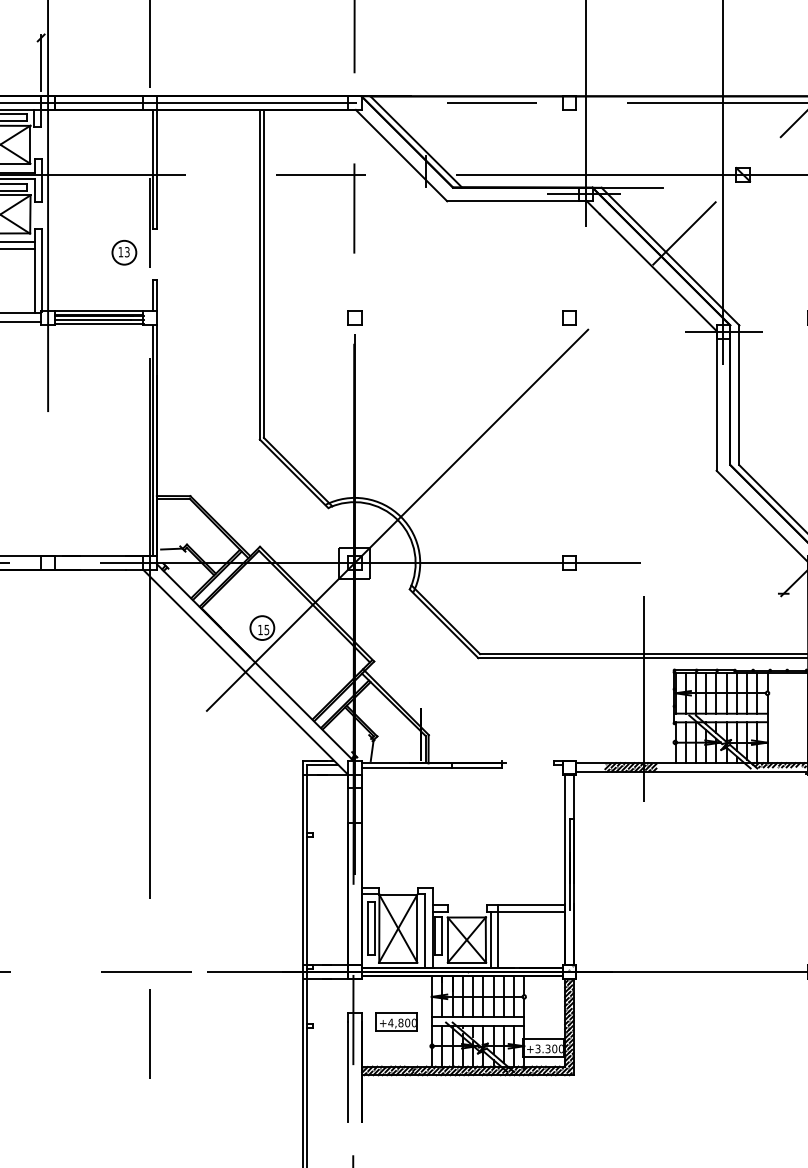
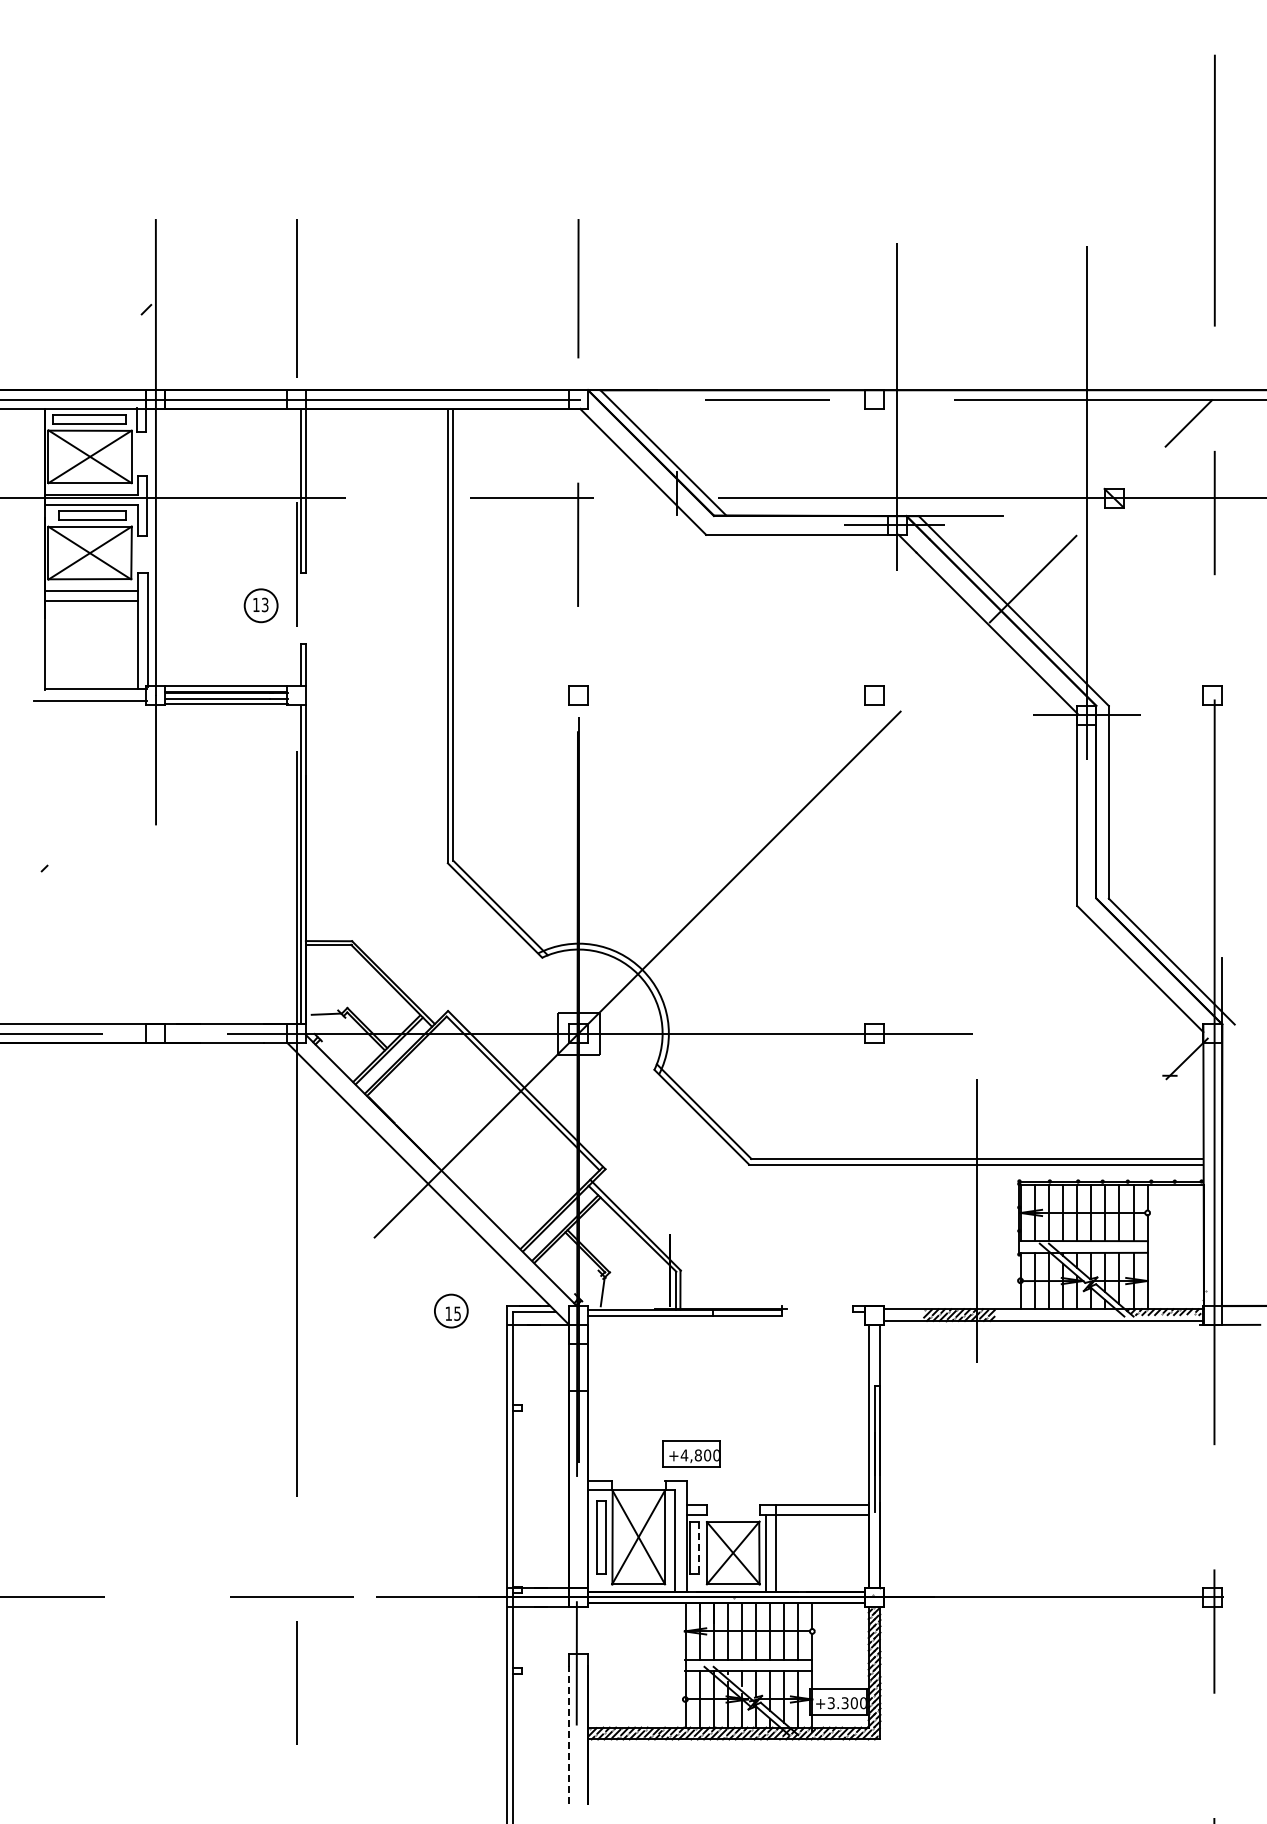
line: (41, 63) -> (146, 344), removed
part: (262, 627) -> (451, 1310), moved
line: (442, 935) -> (699, 1547), solid -> dashed
part: (395, 1021) -> (691, 1453), moved
line: (348, 1071) -> (569, 1734), solid -> dashed

